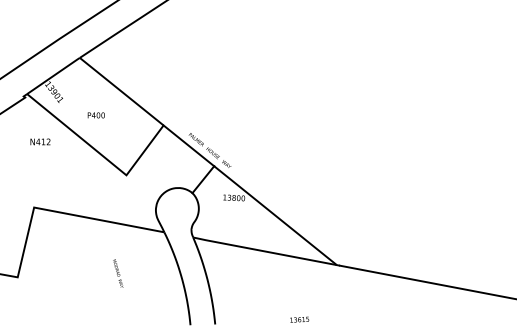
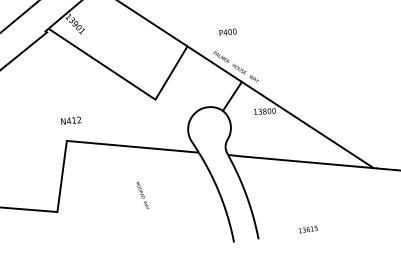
text: (95, 115) -> (227, 32), moved
text: (40, 141) -> (71, 120), moved
text: (118, 273) -> (142, 195), moved
text: (299, 319) -> (308, 229), moved

